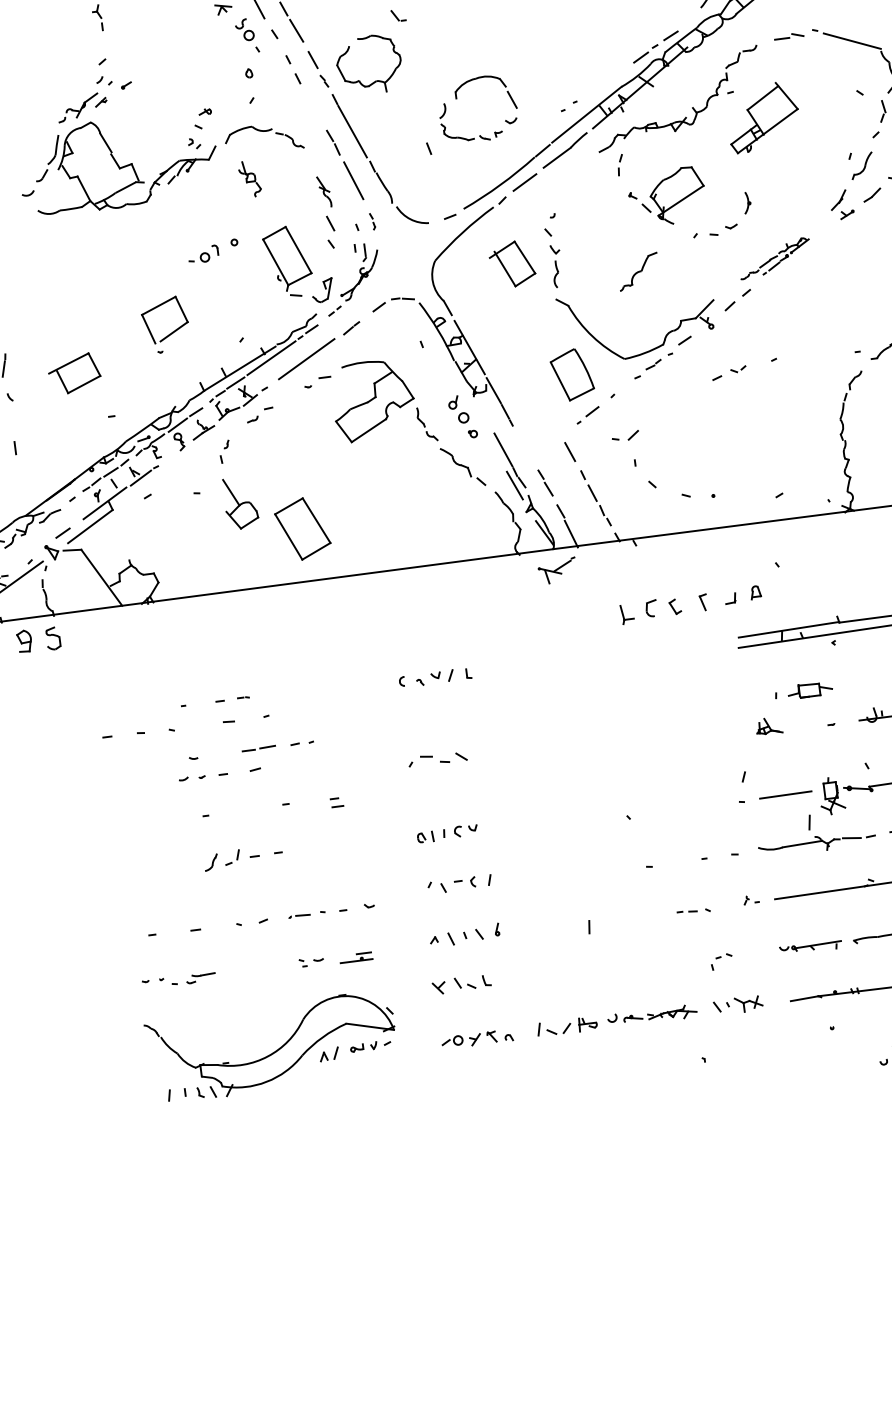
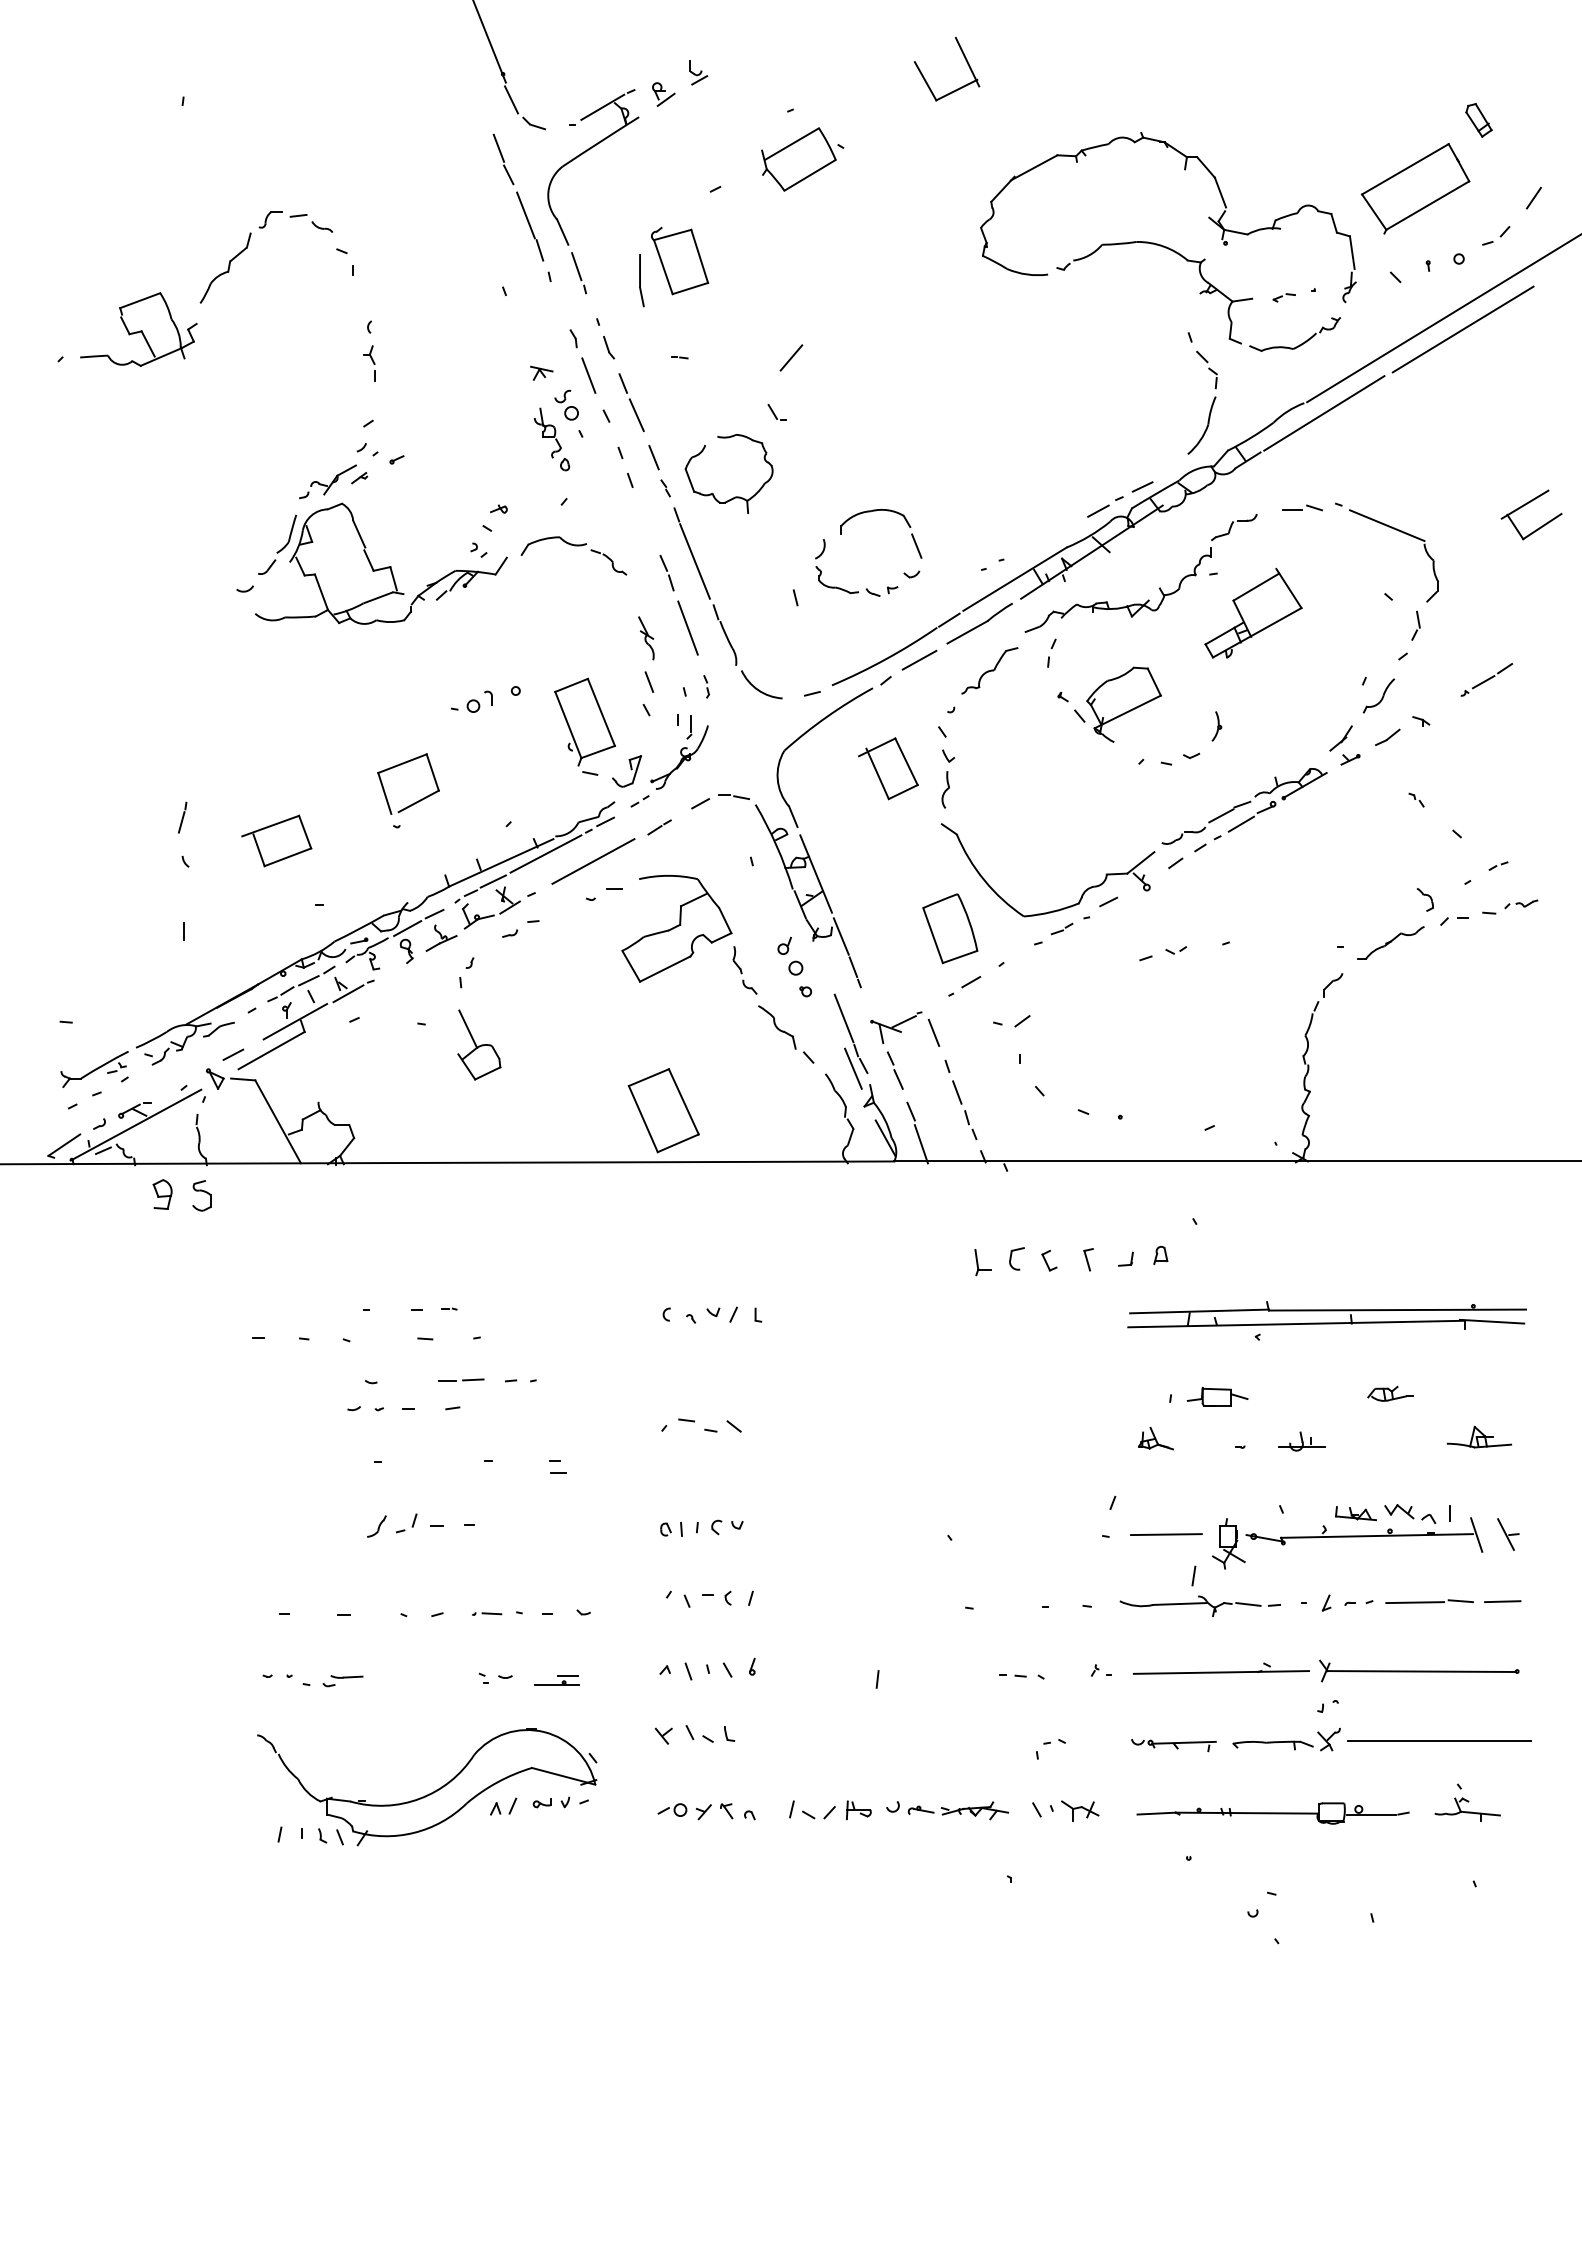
part: (249, 178) -> (547, 432), moved
part: (774, 258) -> (1244, 806), size x1.67
part: (638, 271) -> (989, 670), moved
part: (302, 528) -> (663, 1110), moved
part: (557, 570) -> (896, 1027), moved

